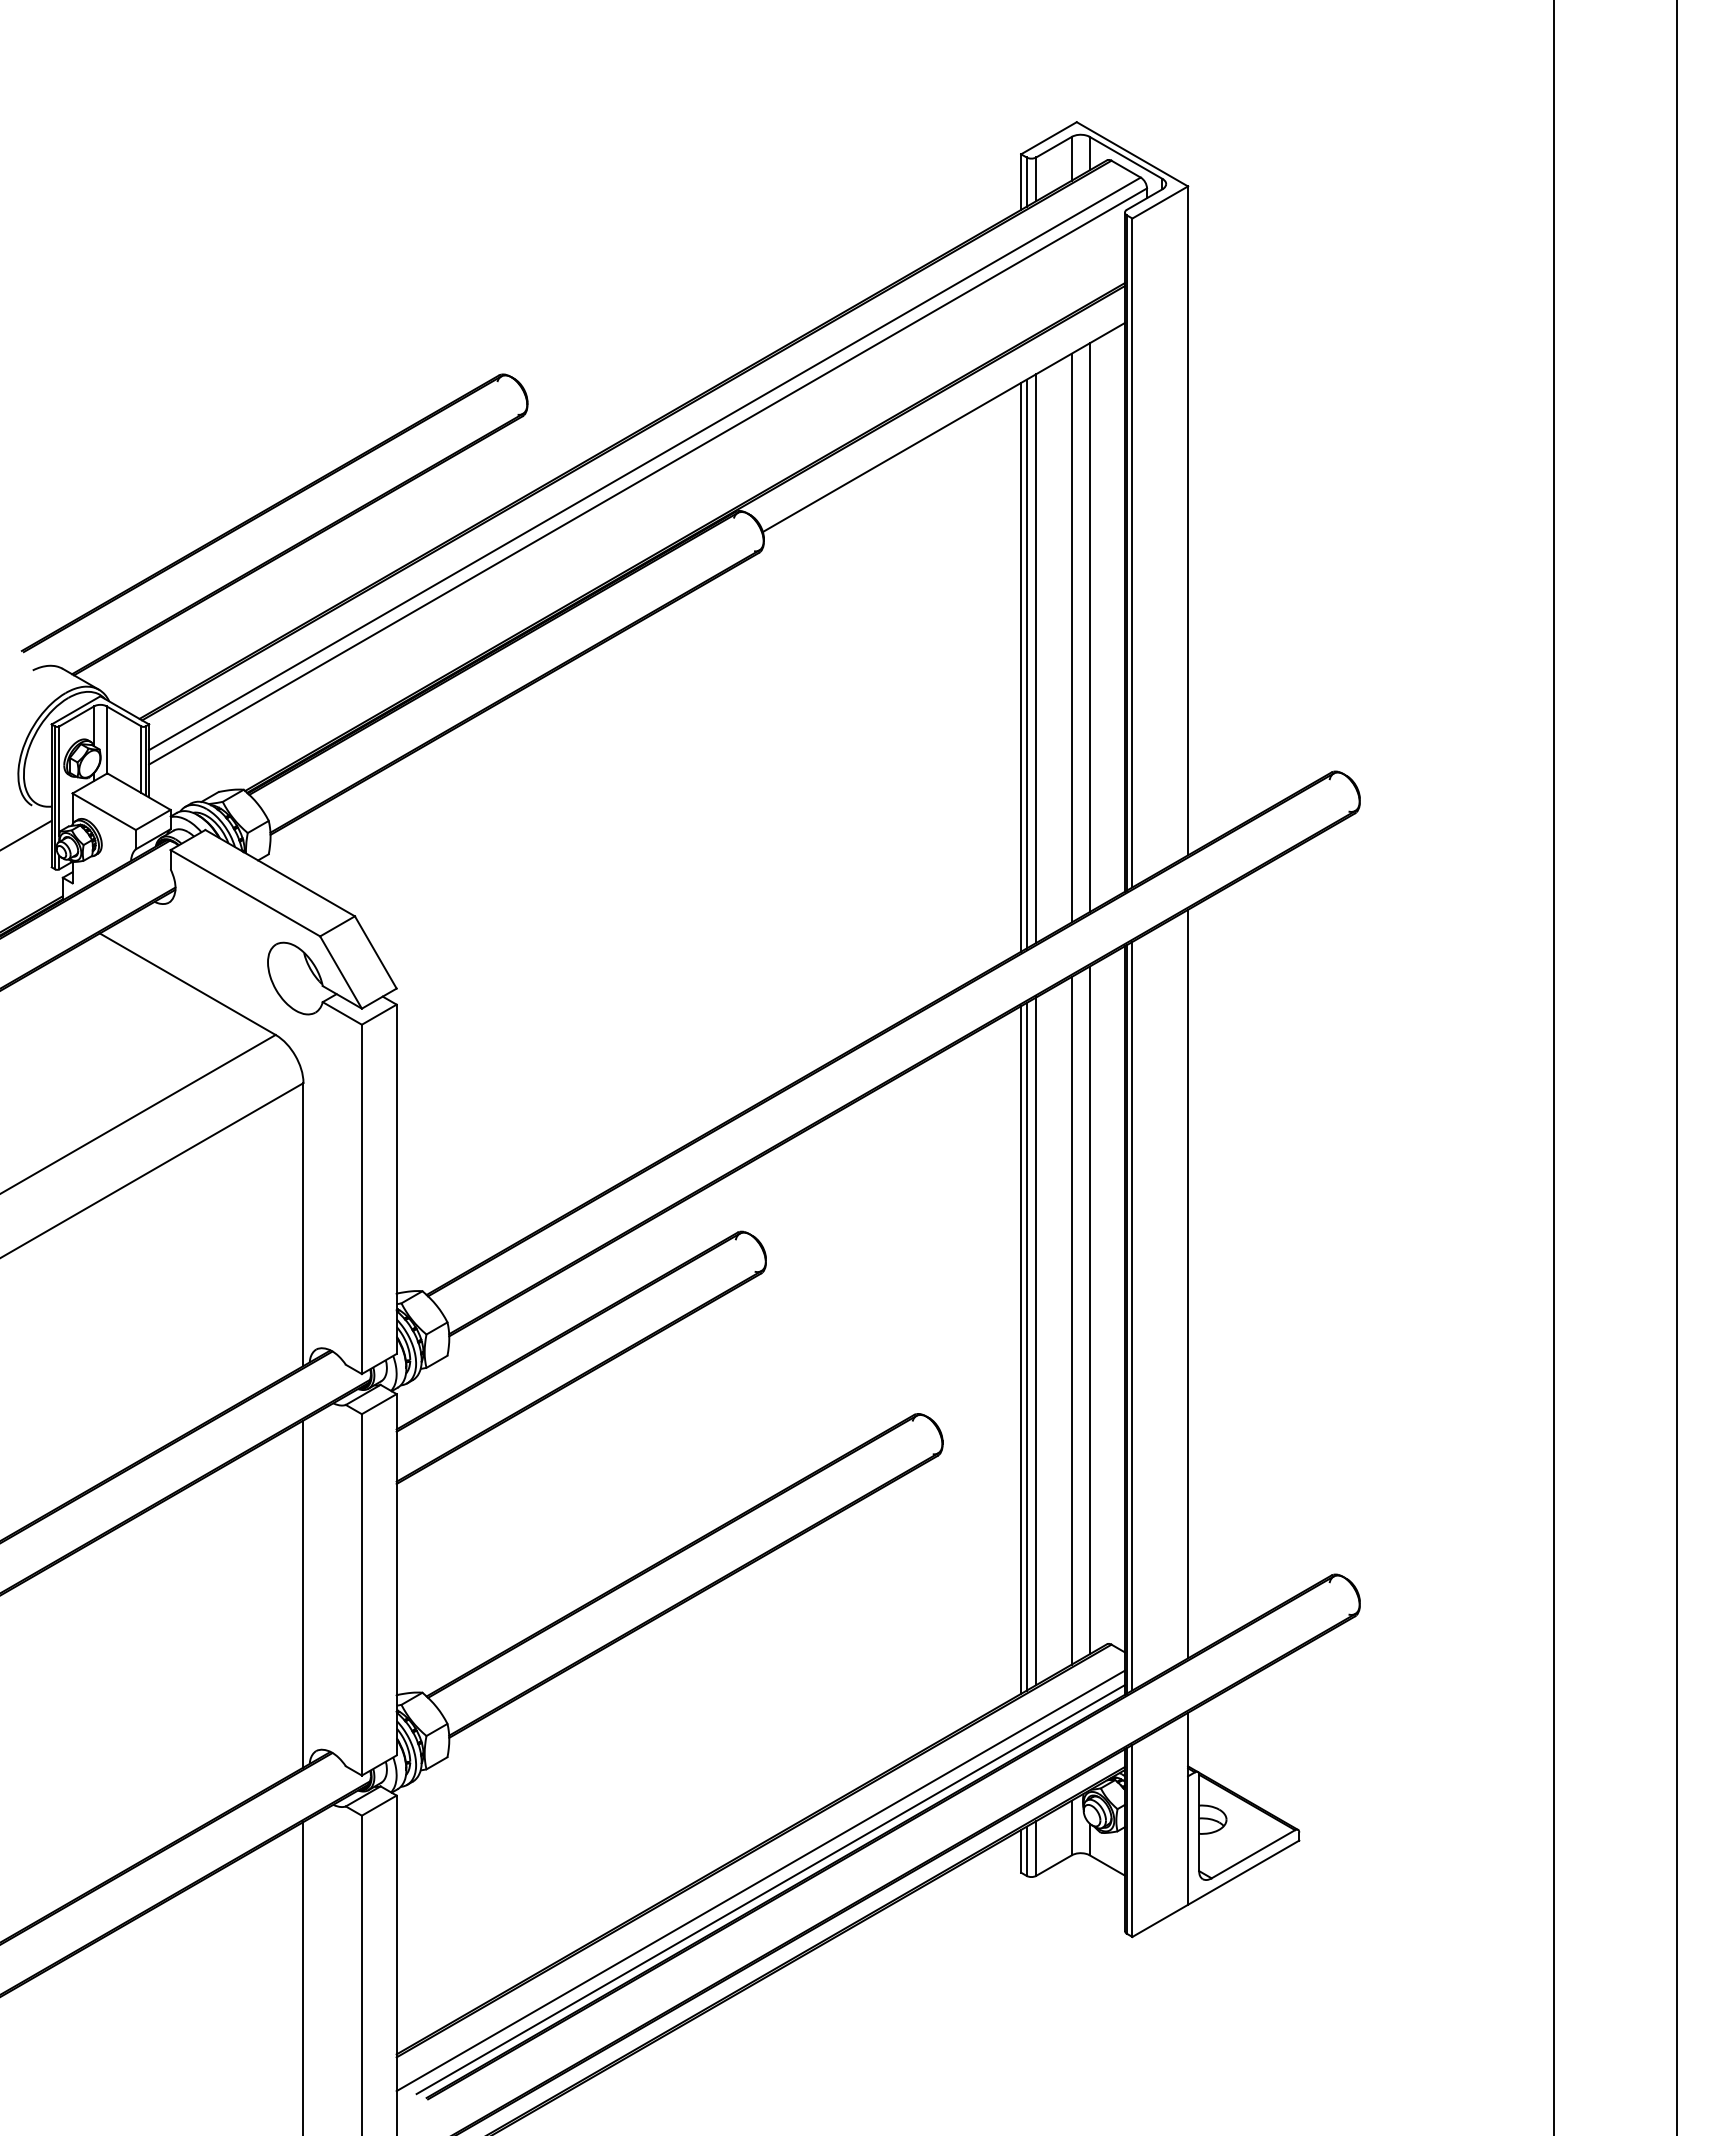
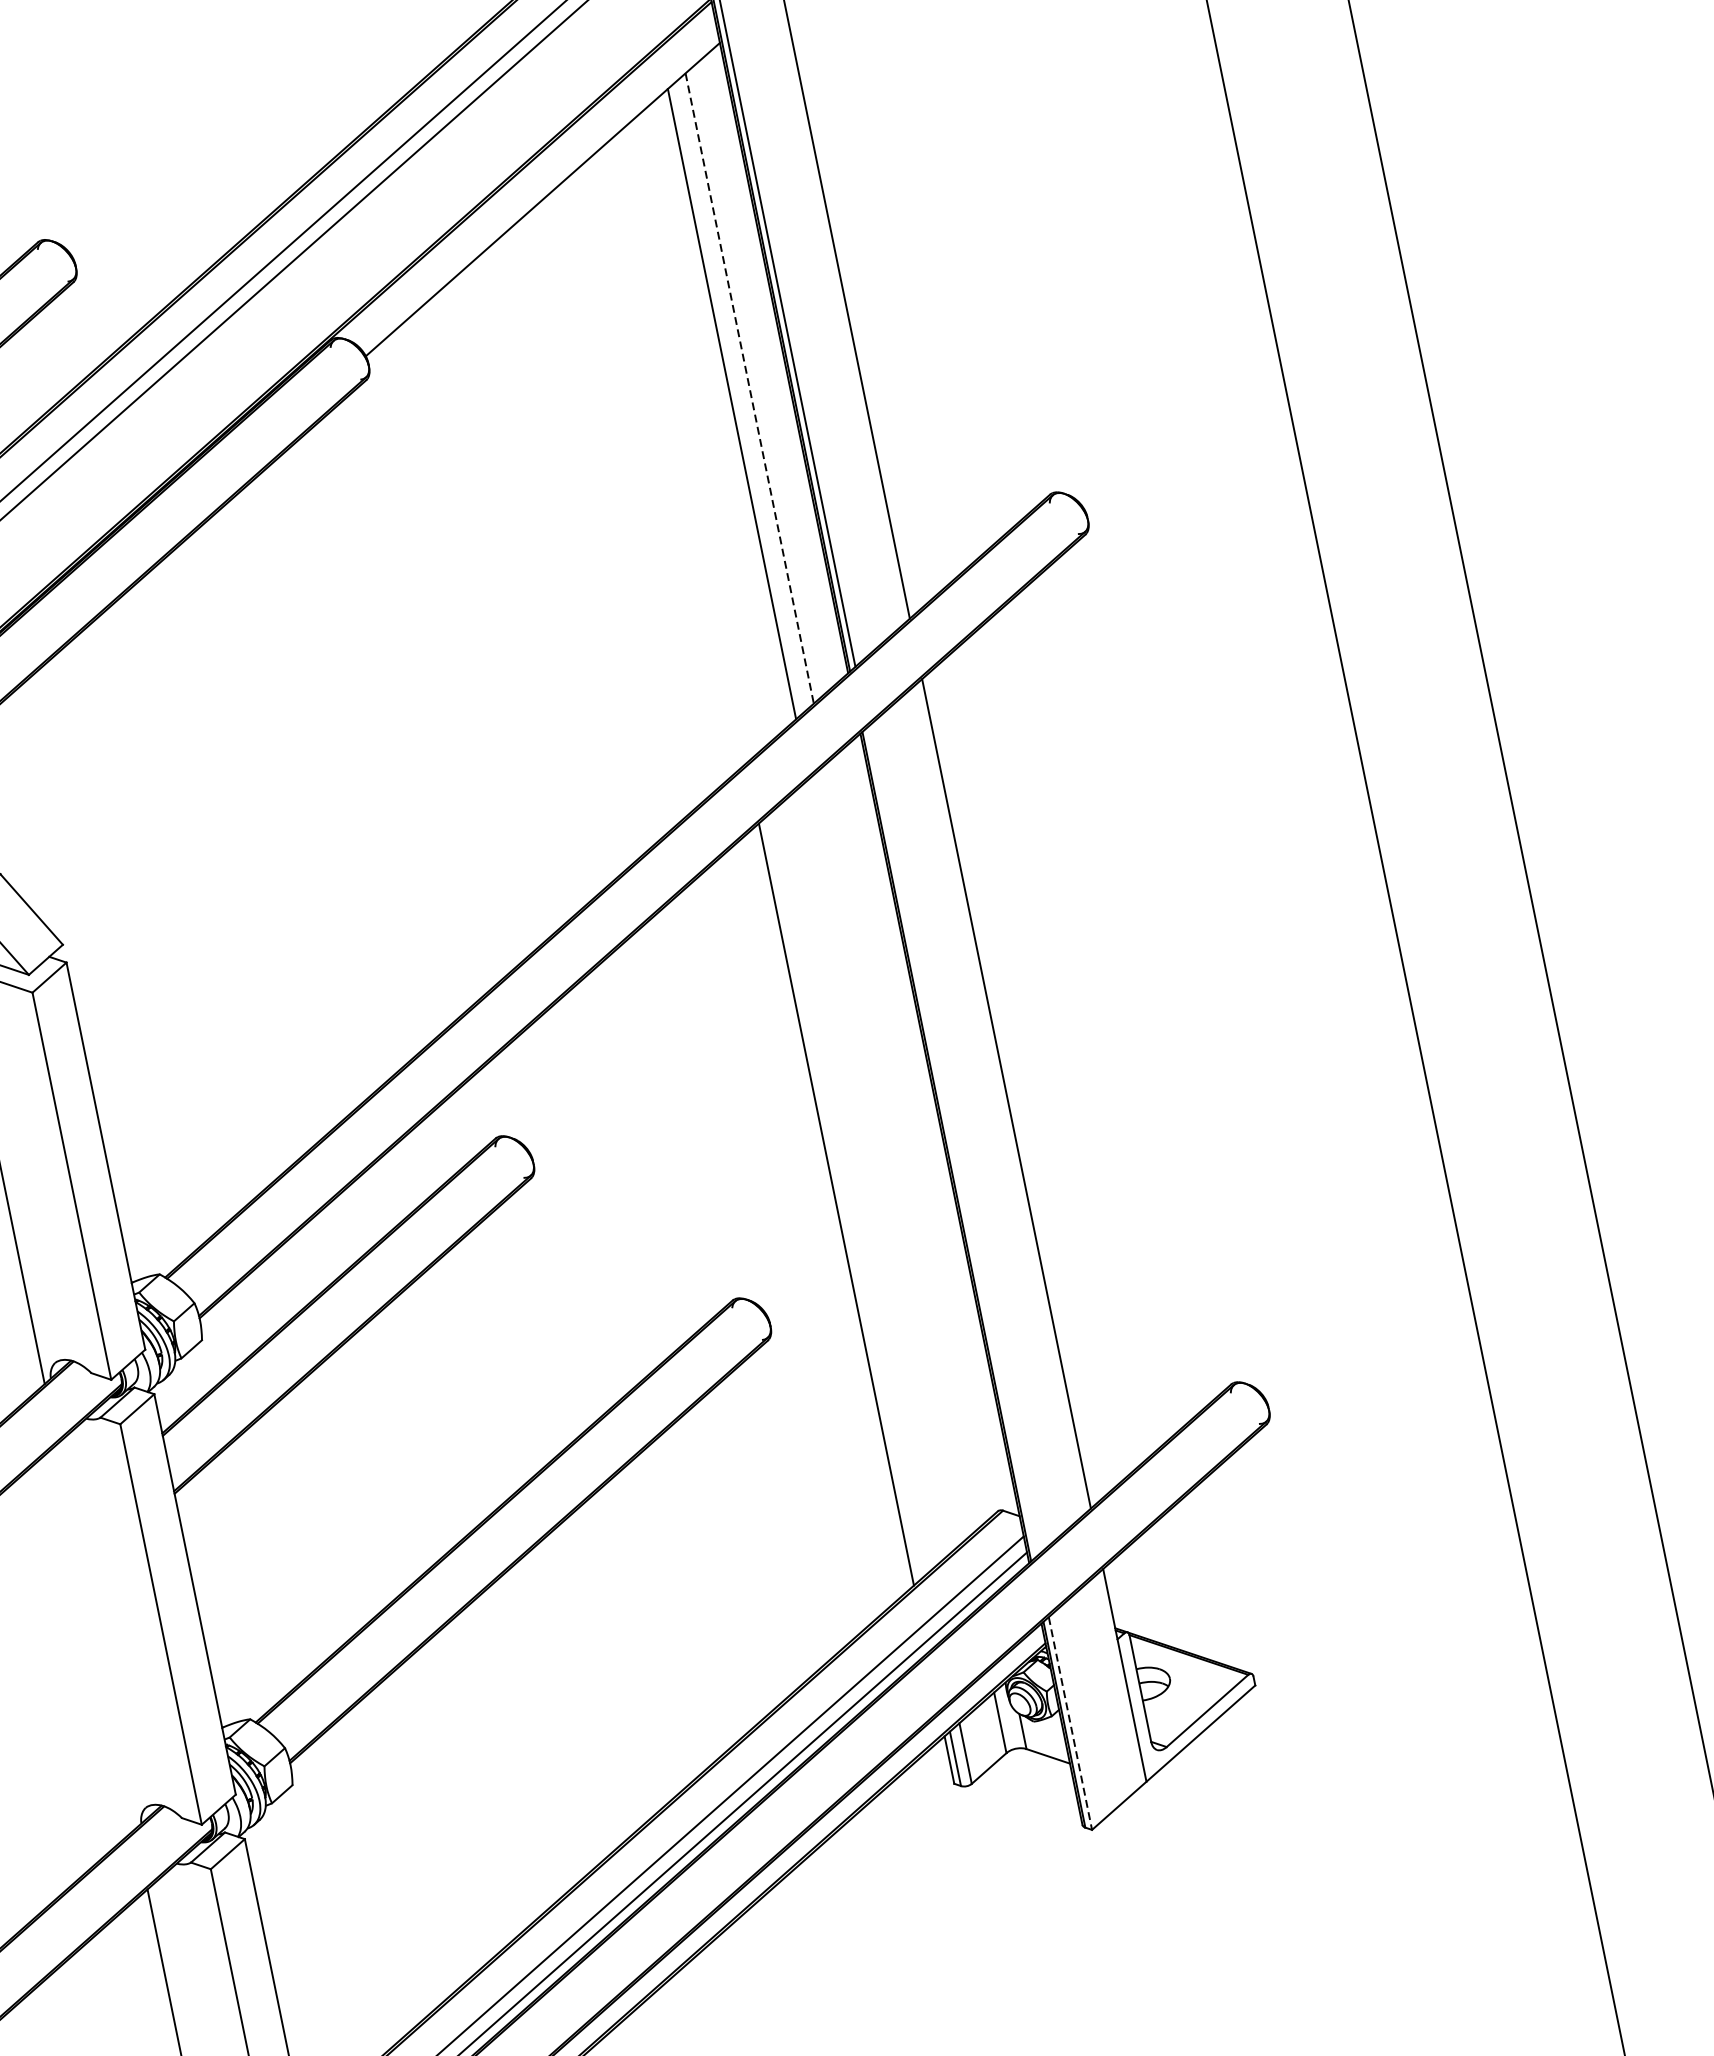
line: (1089, 628) -> (749, 389), solid -> dashed
line: (1036, 658) -> (697, 434), removed
line: (1026, 663) -> (687, 442), removed
line: (1021, 666) -> (682, 446), removed
line: (1089, 1310) -> (903, 1145), removed
line: (1132, 1315) -> (952, 1141), removed
line: (1071, 1320) -> (885, 1160), removed
line: (1036, 1341) -> (851, 1191), removed
line: (1026, 1346) -> (841, 1199), removed
line: (303, 1593) -> (96, 1636), removed
line: (1132, 1840) -> (1070, 1722), solid -> dashed

